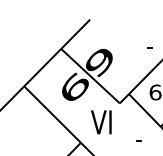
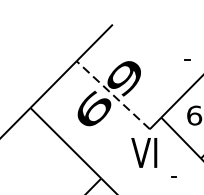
line: (90, 76) -> (113, 95), solid -> dashed
text: (101, 122) -> (144, 153), moved

